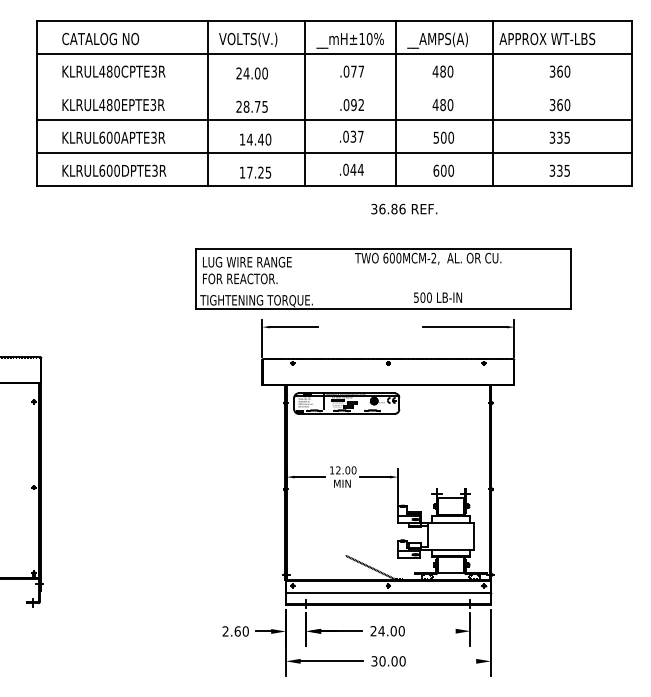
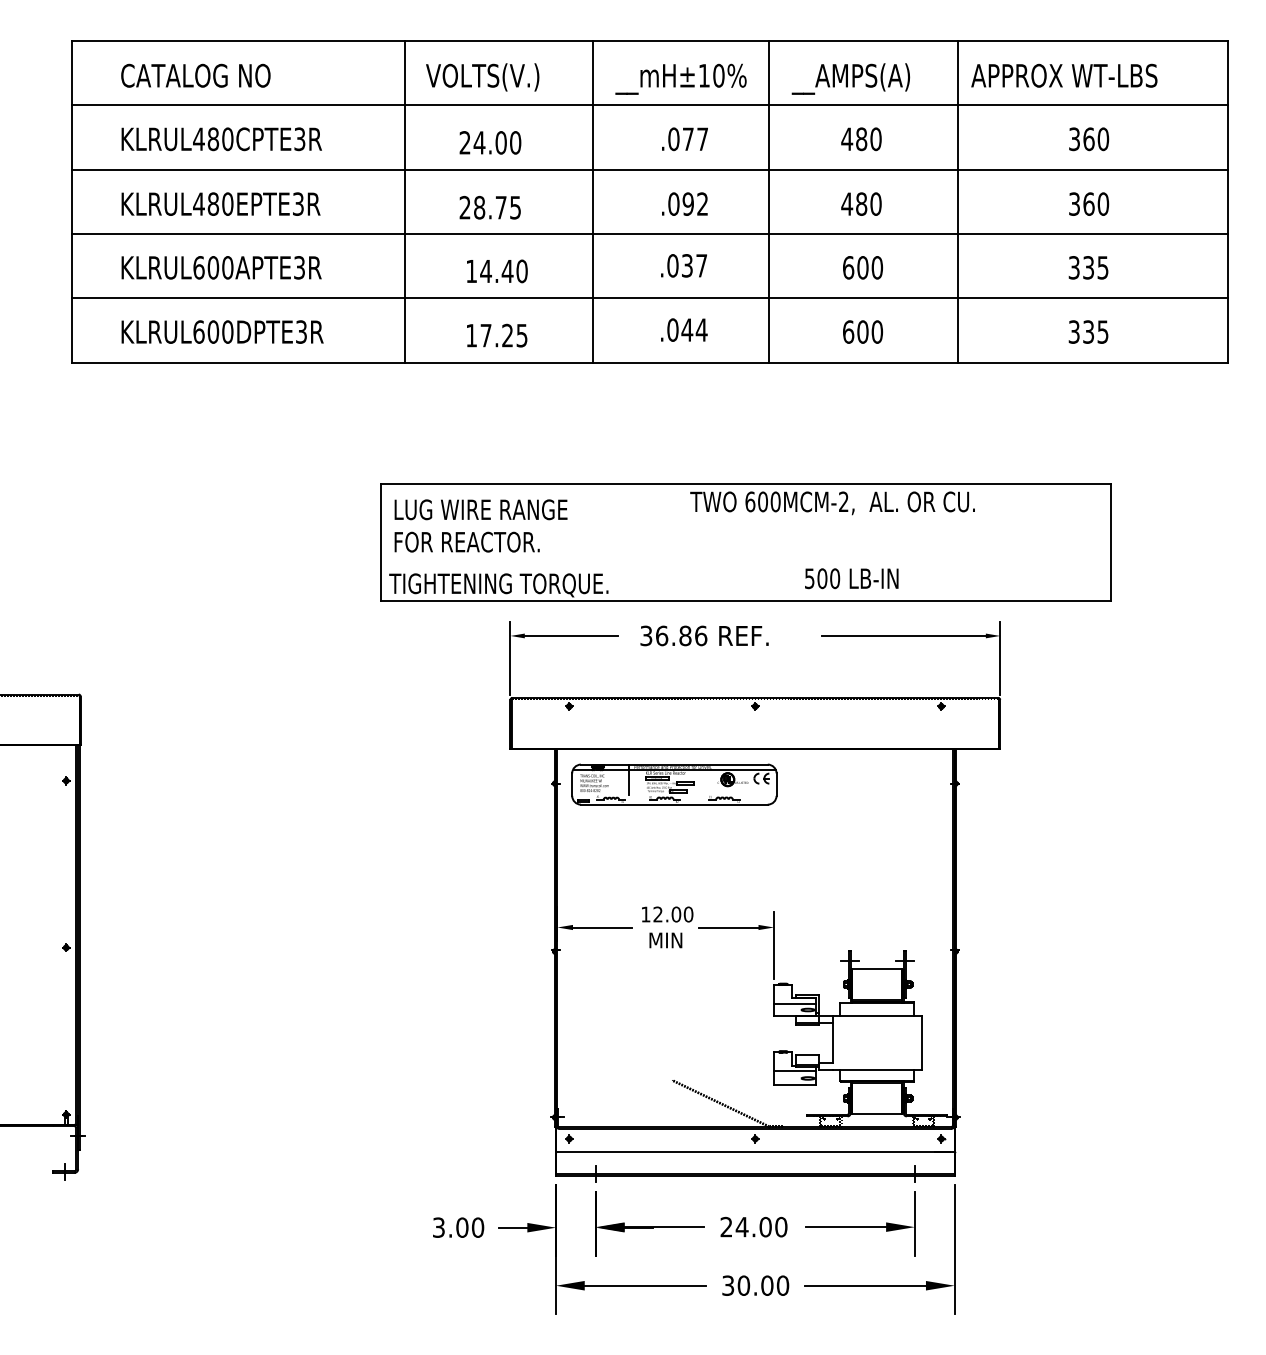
line: (333, 87) -> (648, 170), added
text: (436, 137) -> (848, 267), 500 -> 600
text: (404, 208) -> (704, 634), moved
text: (231, 631) -> (450, 1227), 2.60 -> 3.00
line: (434, 631) -> (844, 1227), added
line: (444, 661) -> (864, 1286), added

